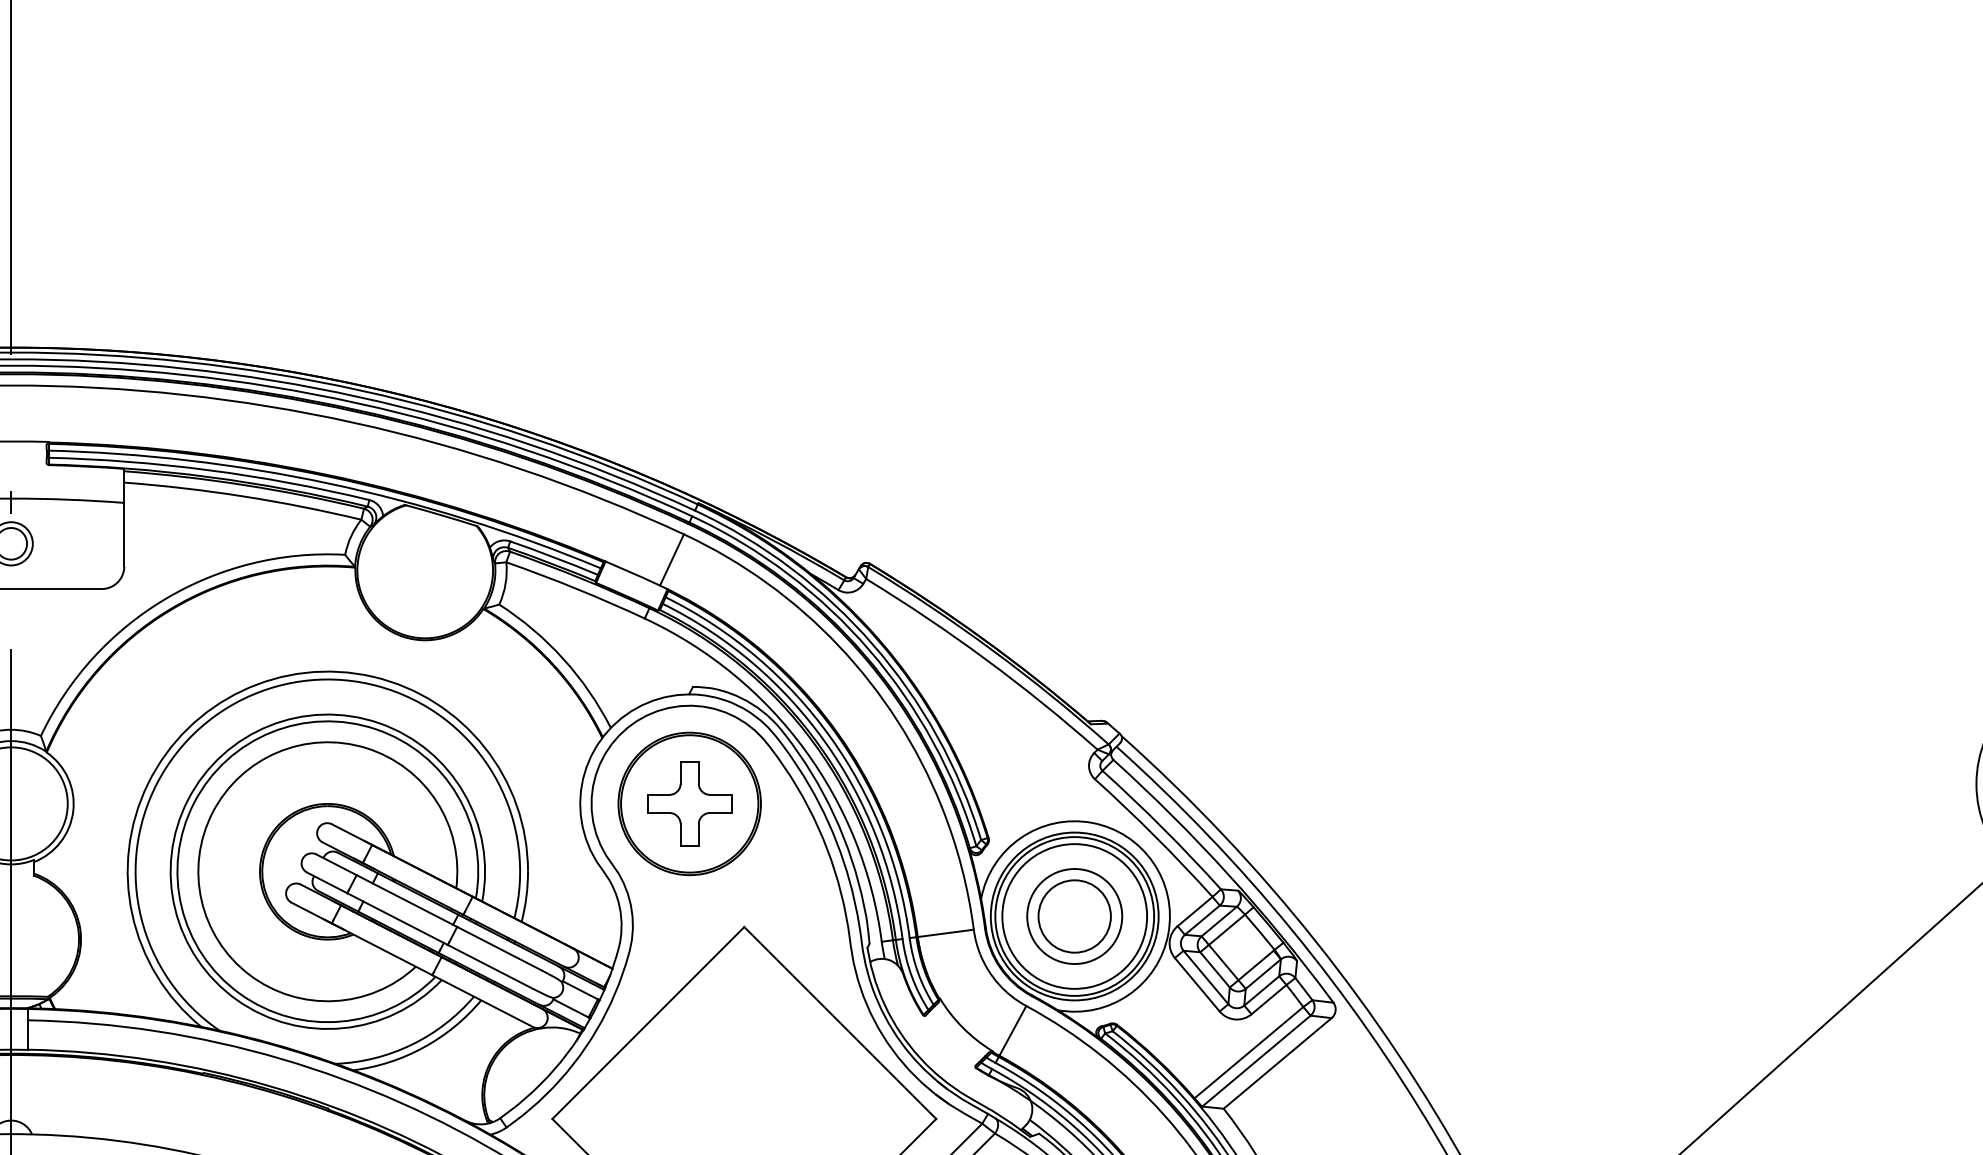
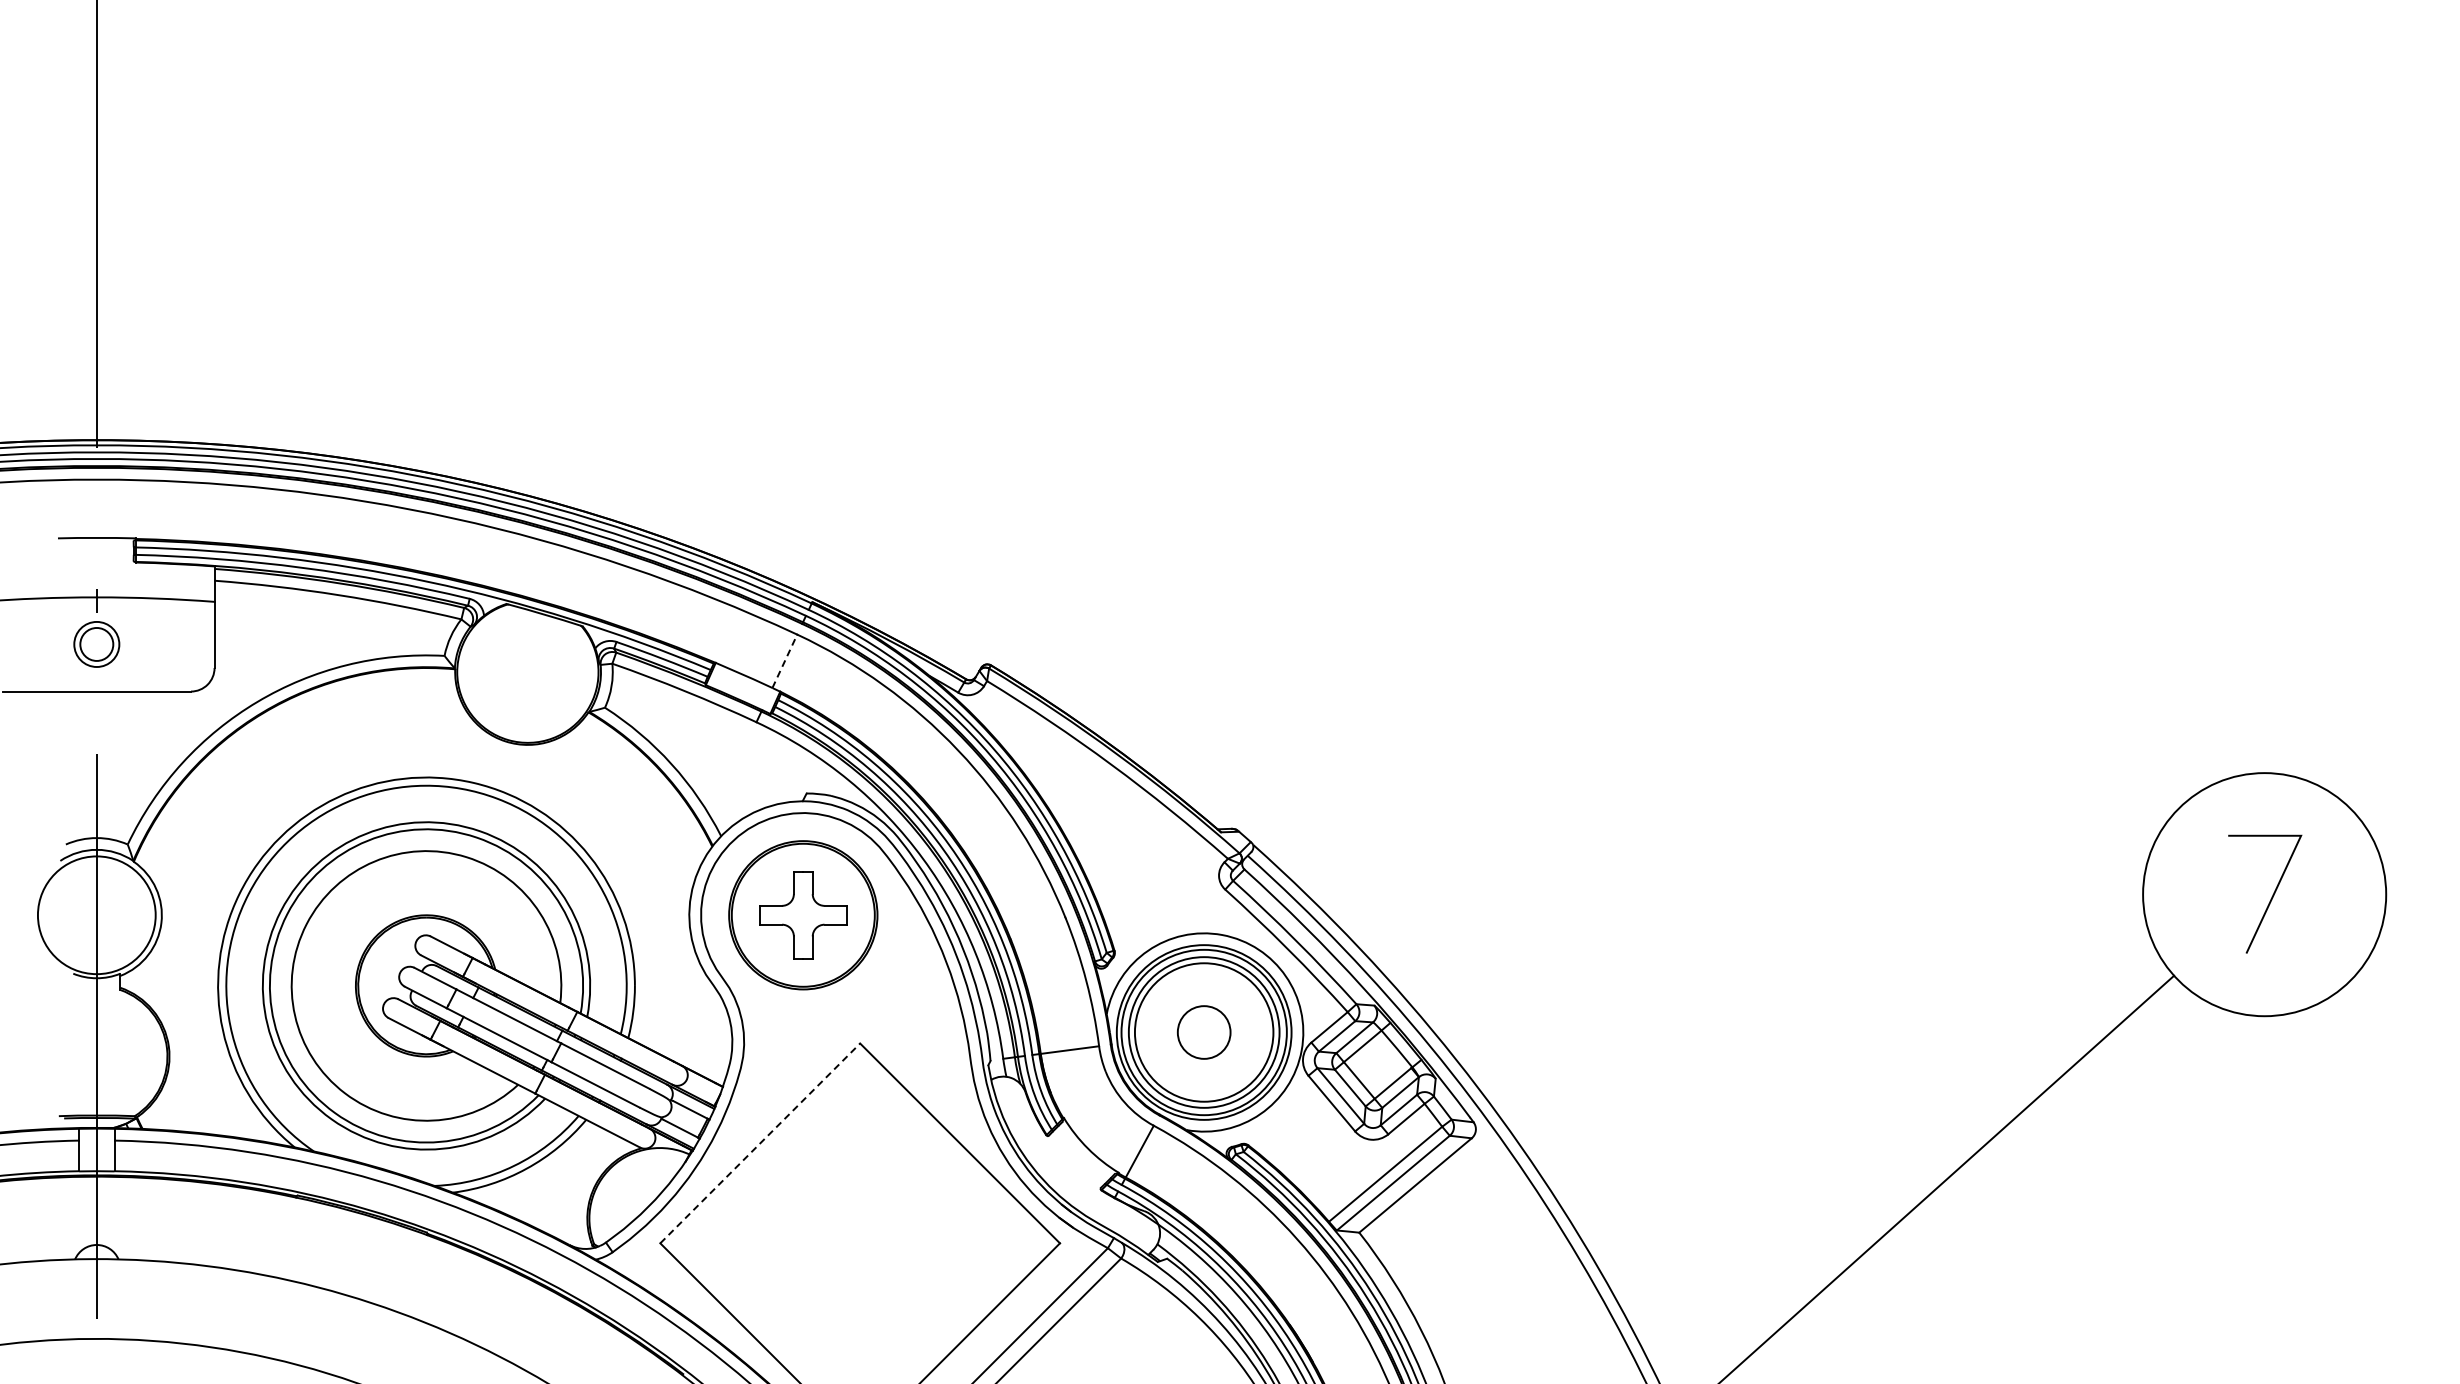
line: (672, 559) -> (785, 660), solid -> dashed
circle: (1074, 916) -> (1203, 1032), size x0.7
circle: (1074, 916) -> (1203, 1032), size x1.4
line: (648, 1023) -> (760, 1143), solid -> dashed

